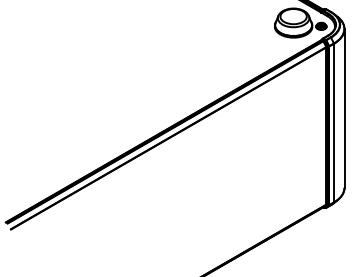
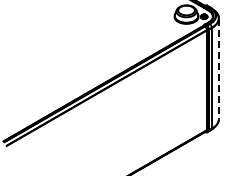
line: (343, 109) -> (218, 69), solid -> dashed

